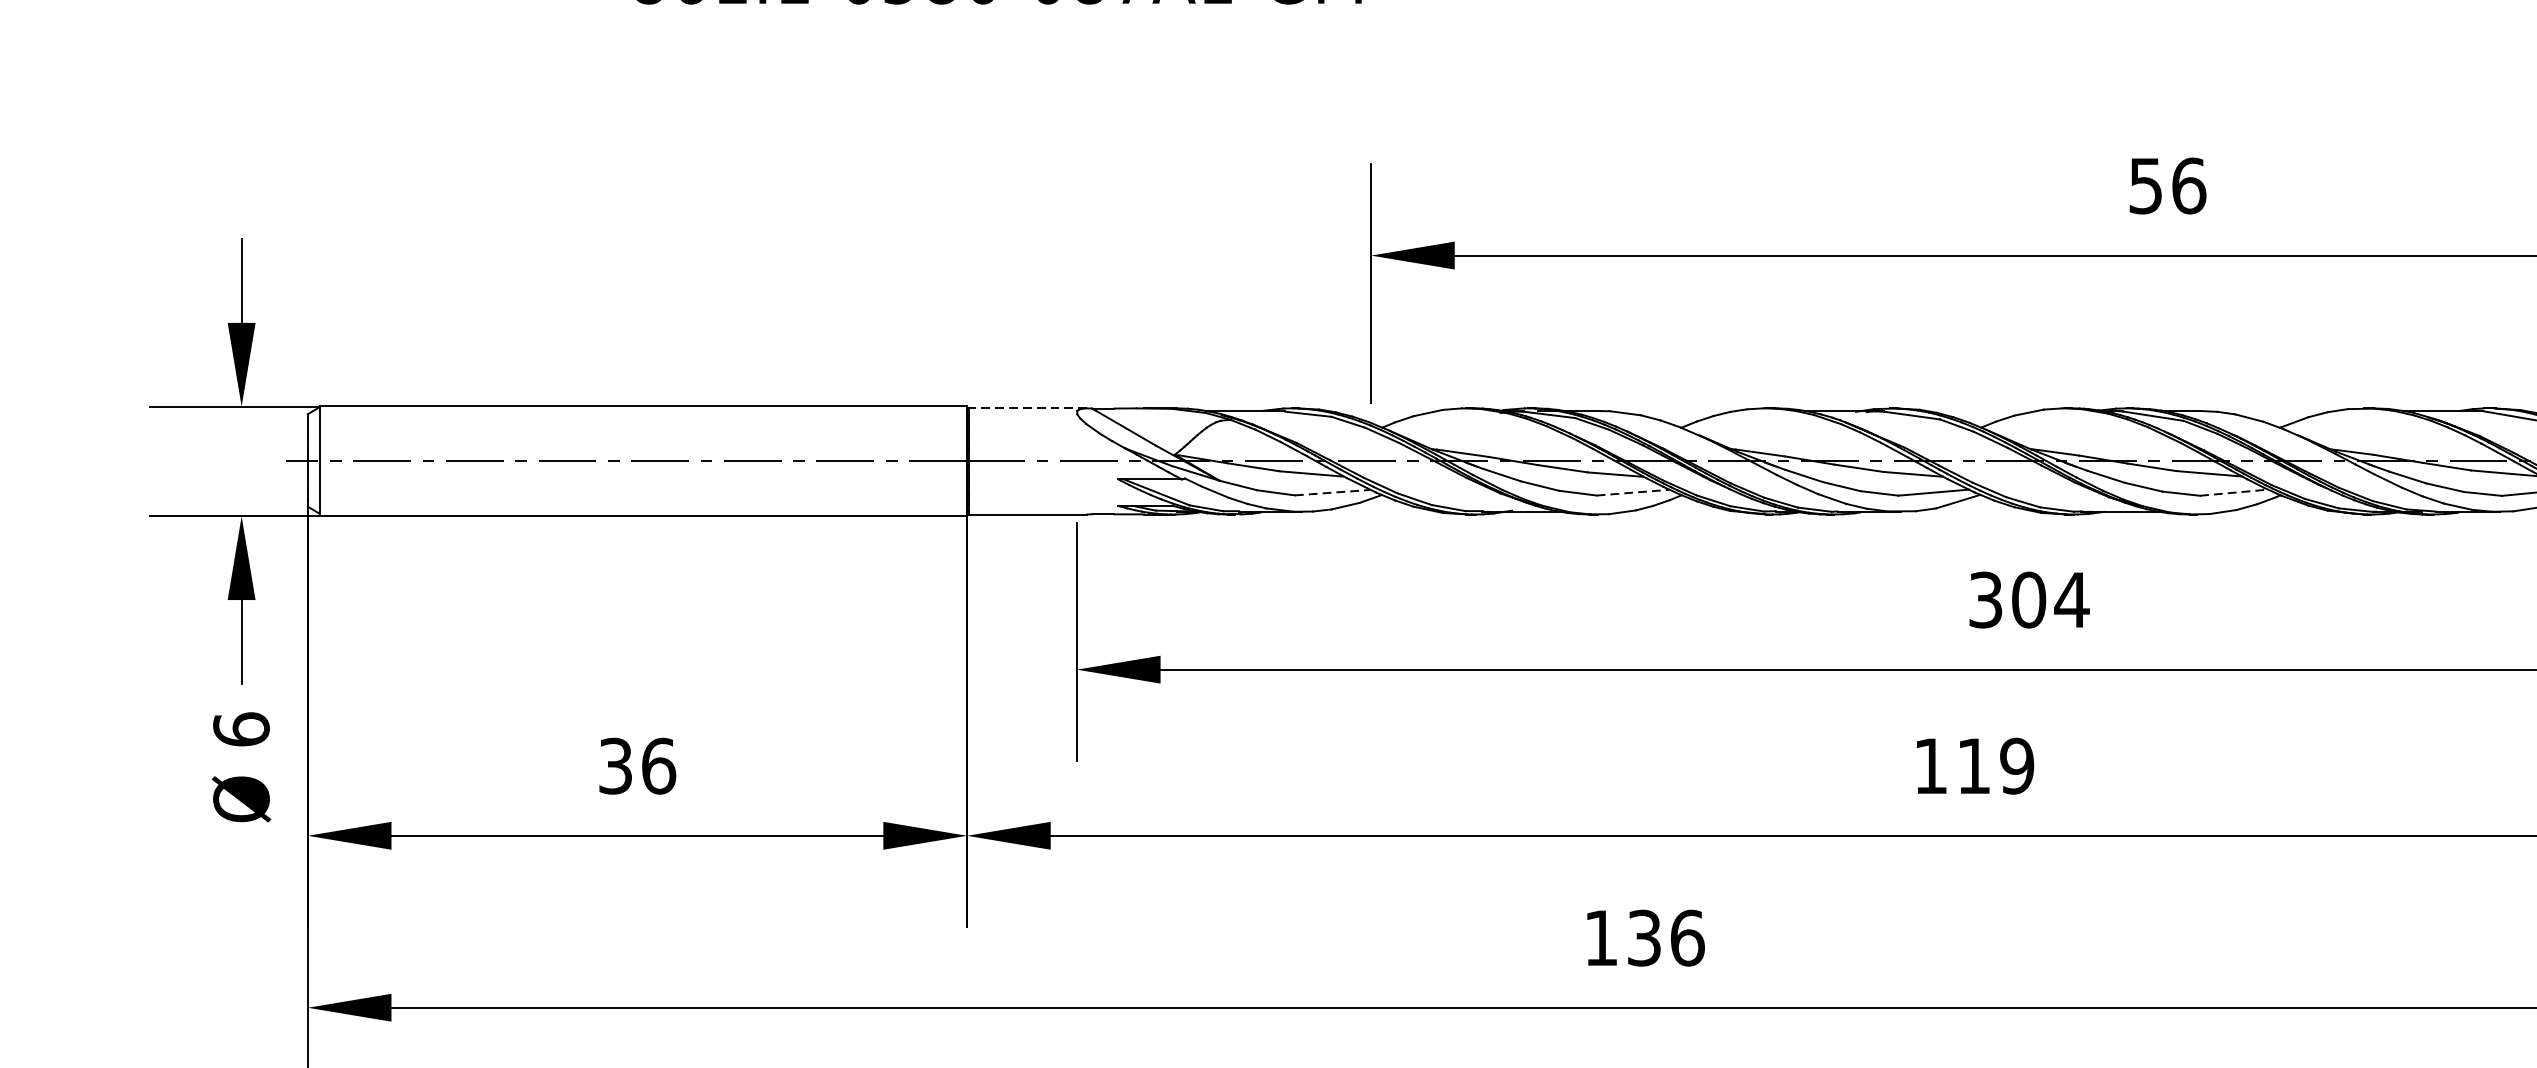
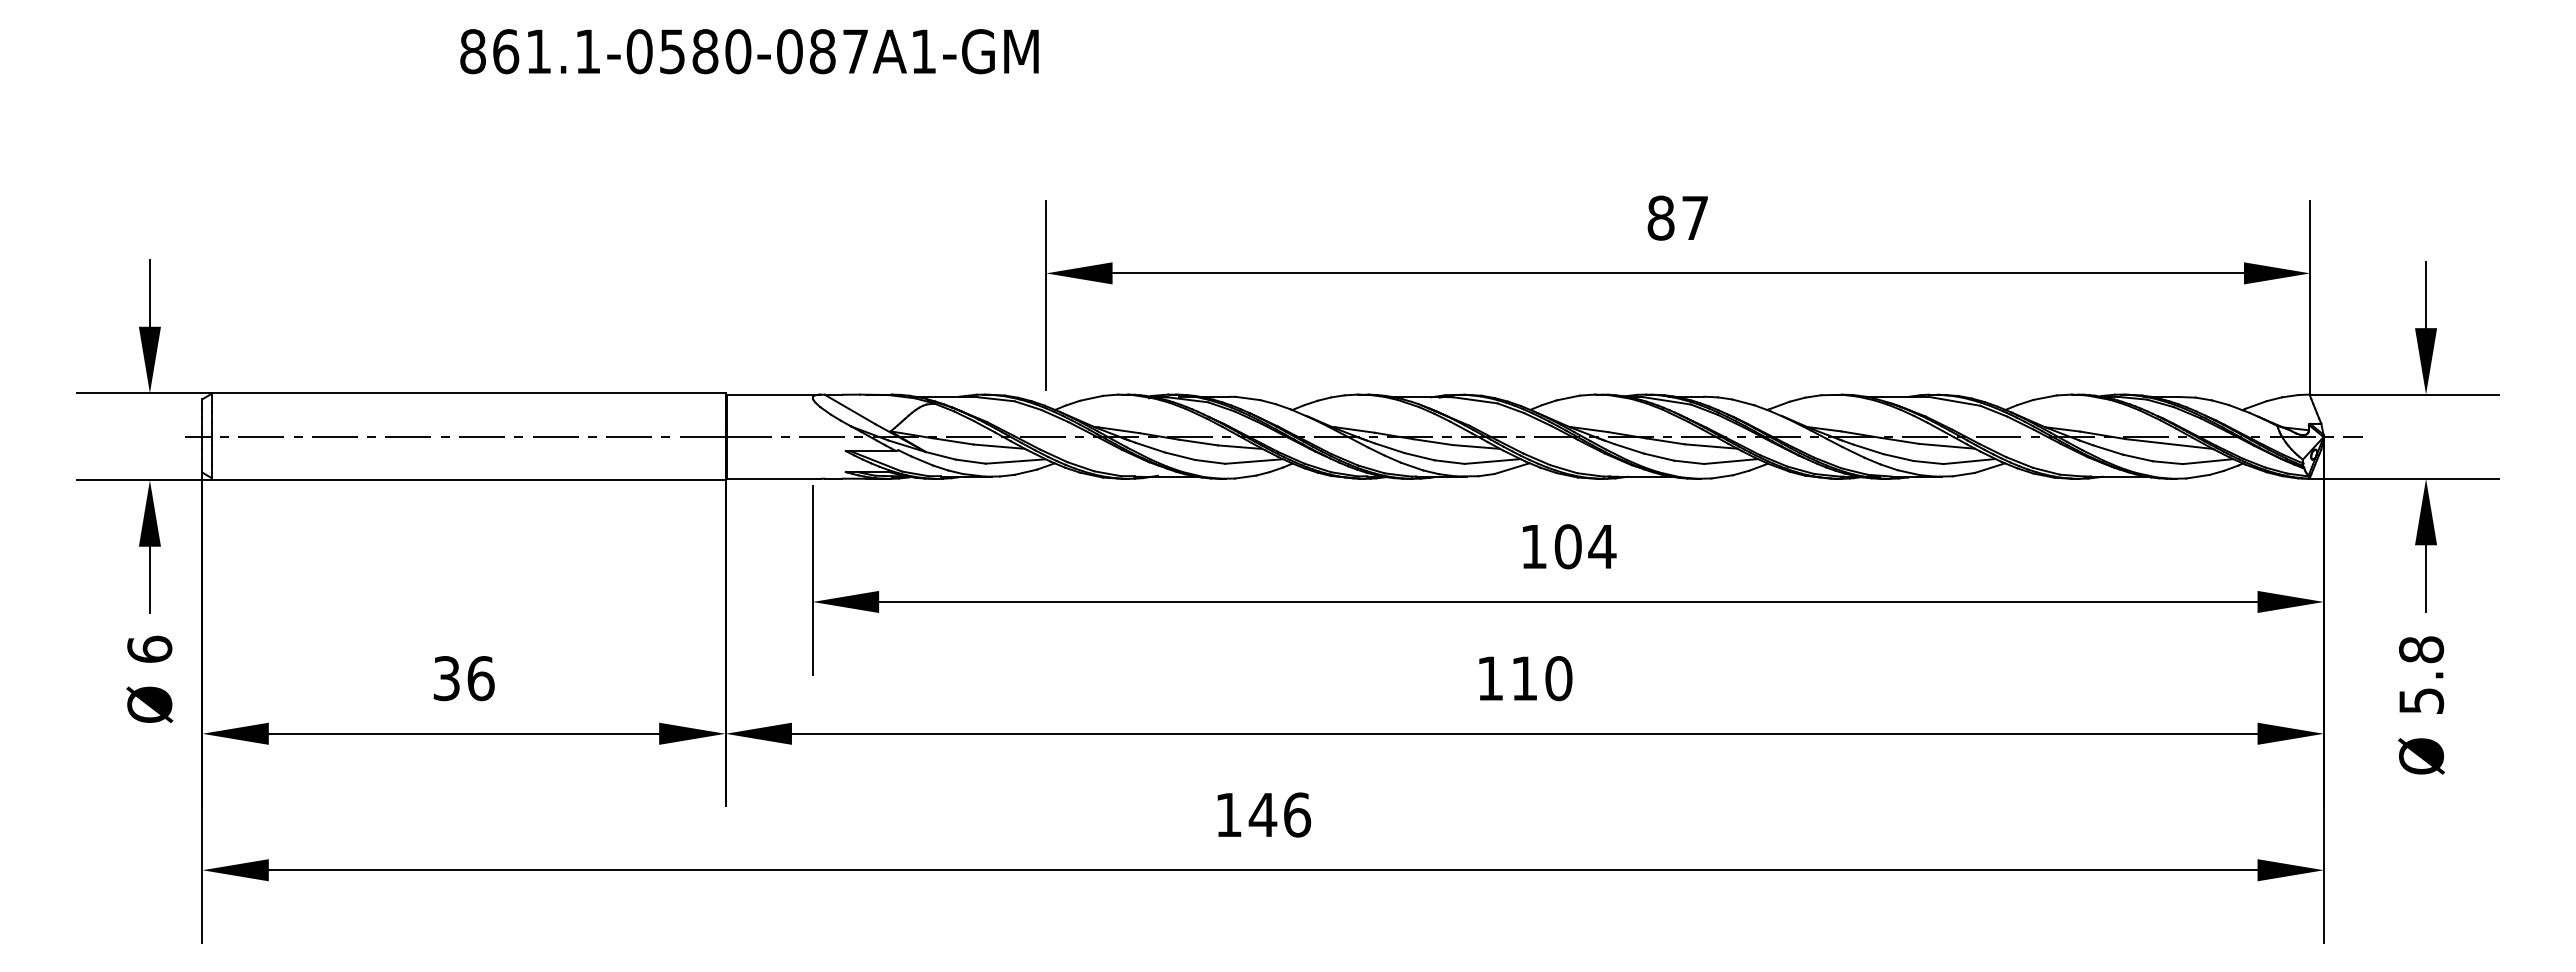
text: (2167, 185) -> (1678, 217), 56 -> 87
line: (1027, 408) -> (773, 394), dashed -> solid
line: (1332, 492) -> (1015, 461), dashed -> solid
line: (1632, 492) -> (1253, 461), dashed -> solid
line: (2234, 492) -> (1731, 461), dashed -> solid
text: (1985, 599) -> (1533, 546), 304 -> 104
text: (2016, 766) -> (1558, 678), 119 -> 110
text: (1643, 937) -> (1262, 814), 136 -> 146

